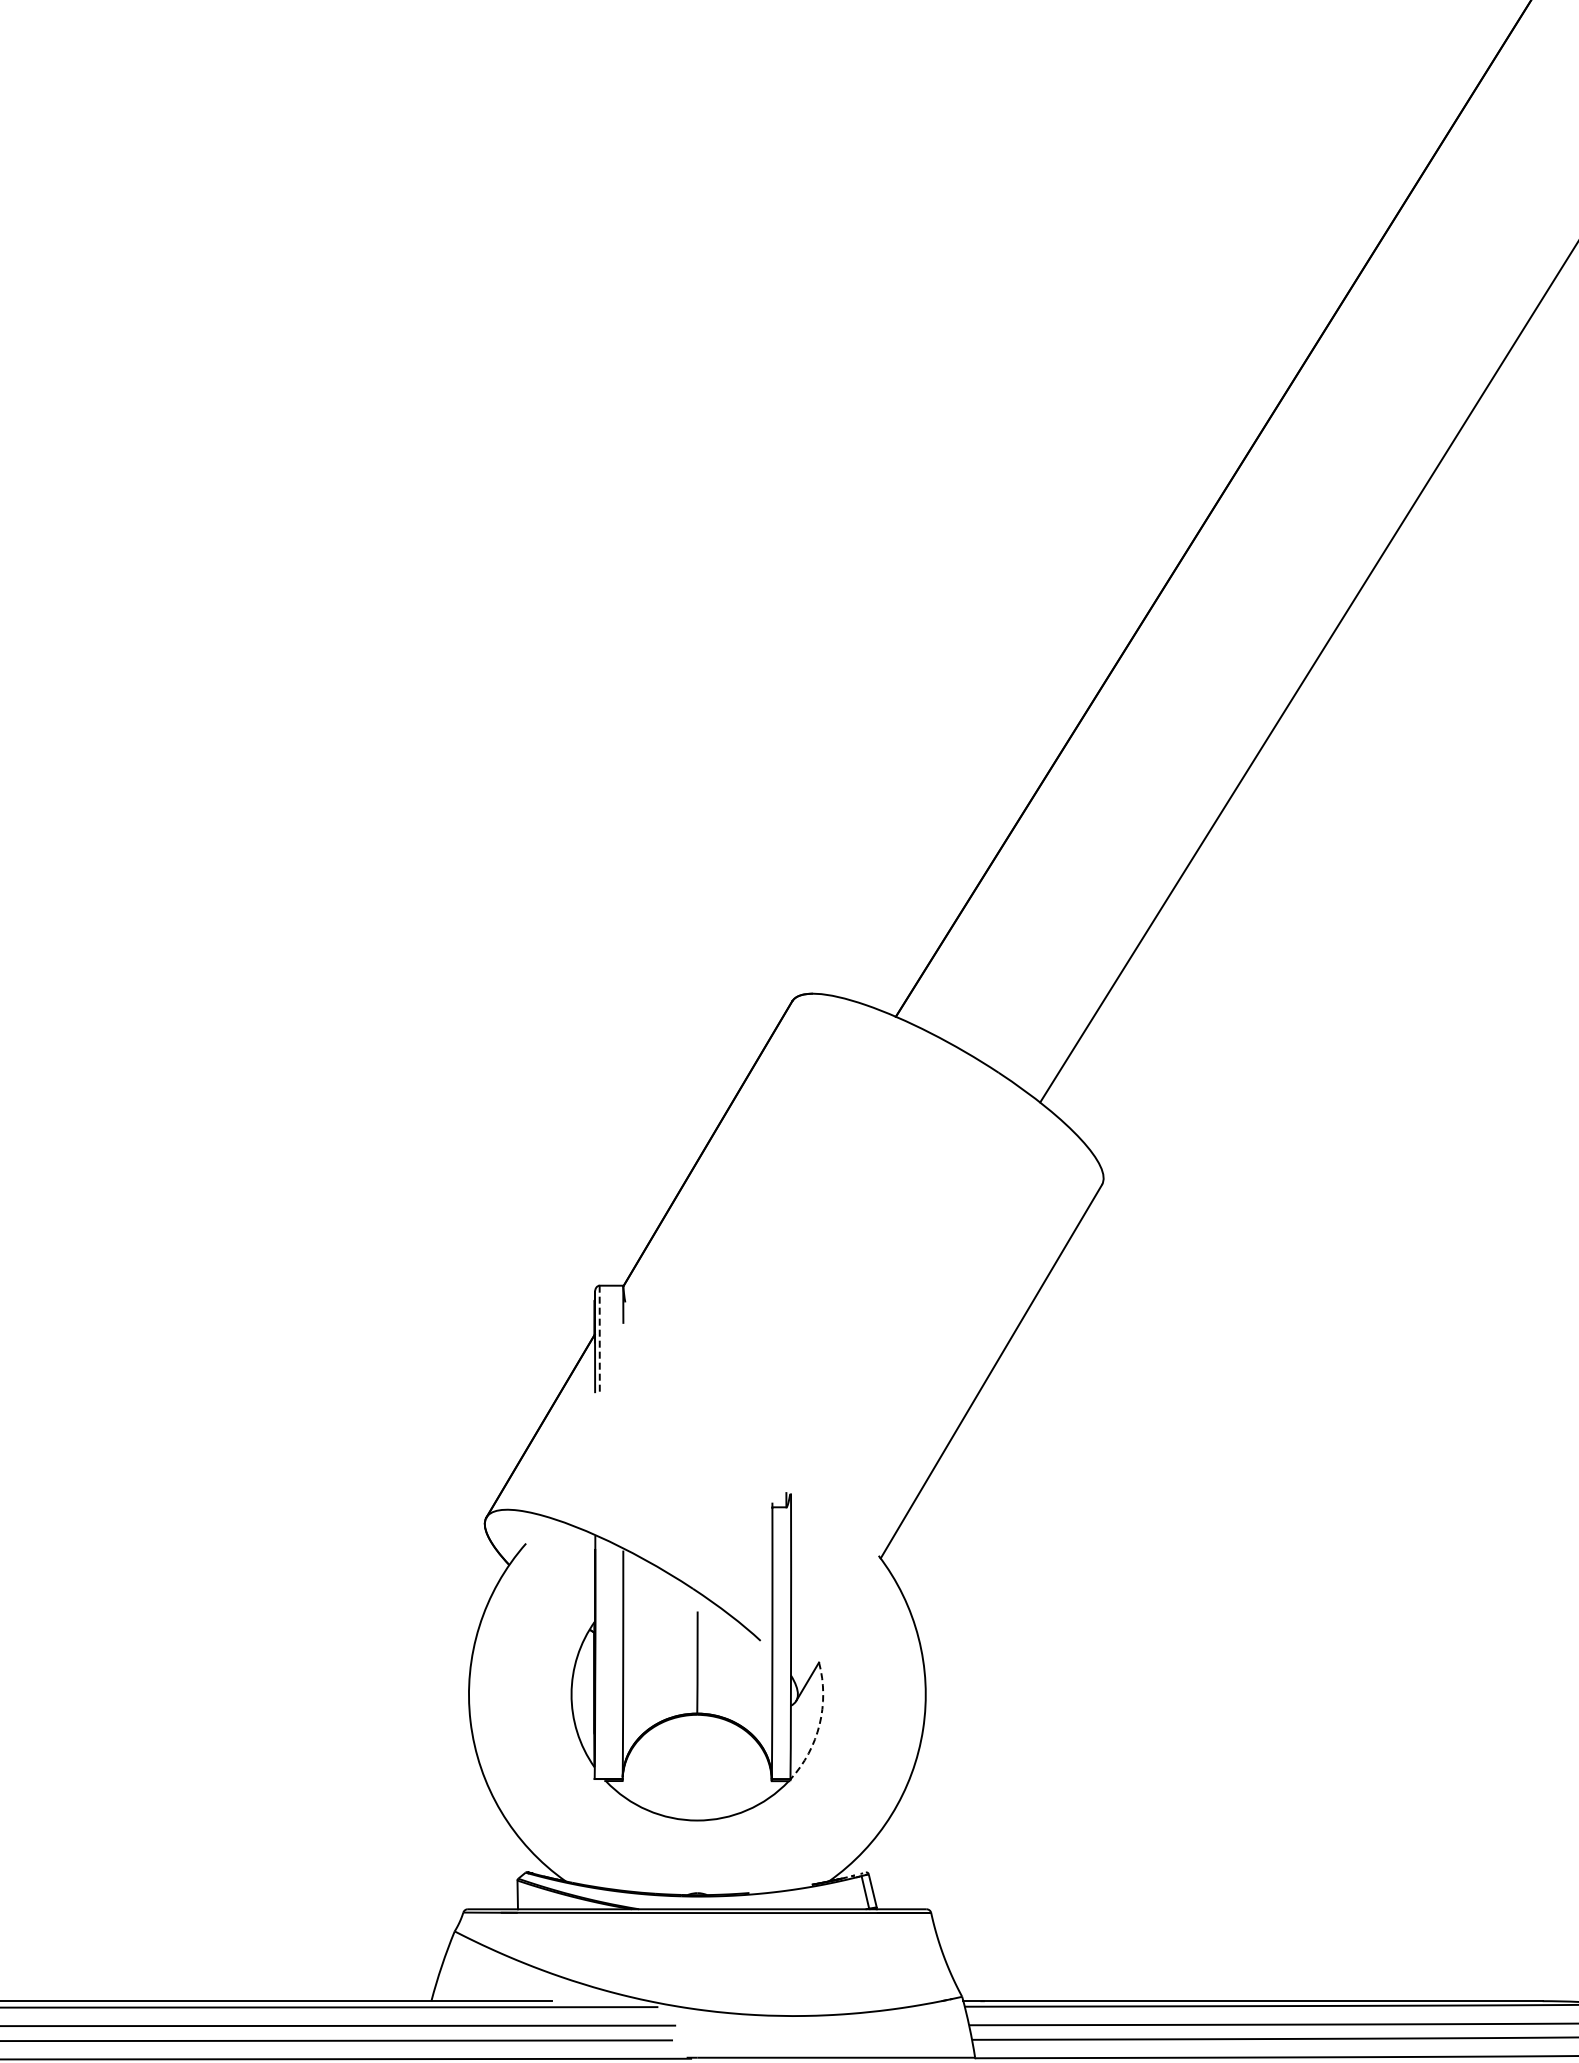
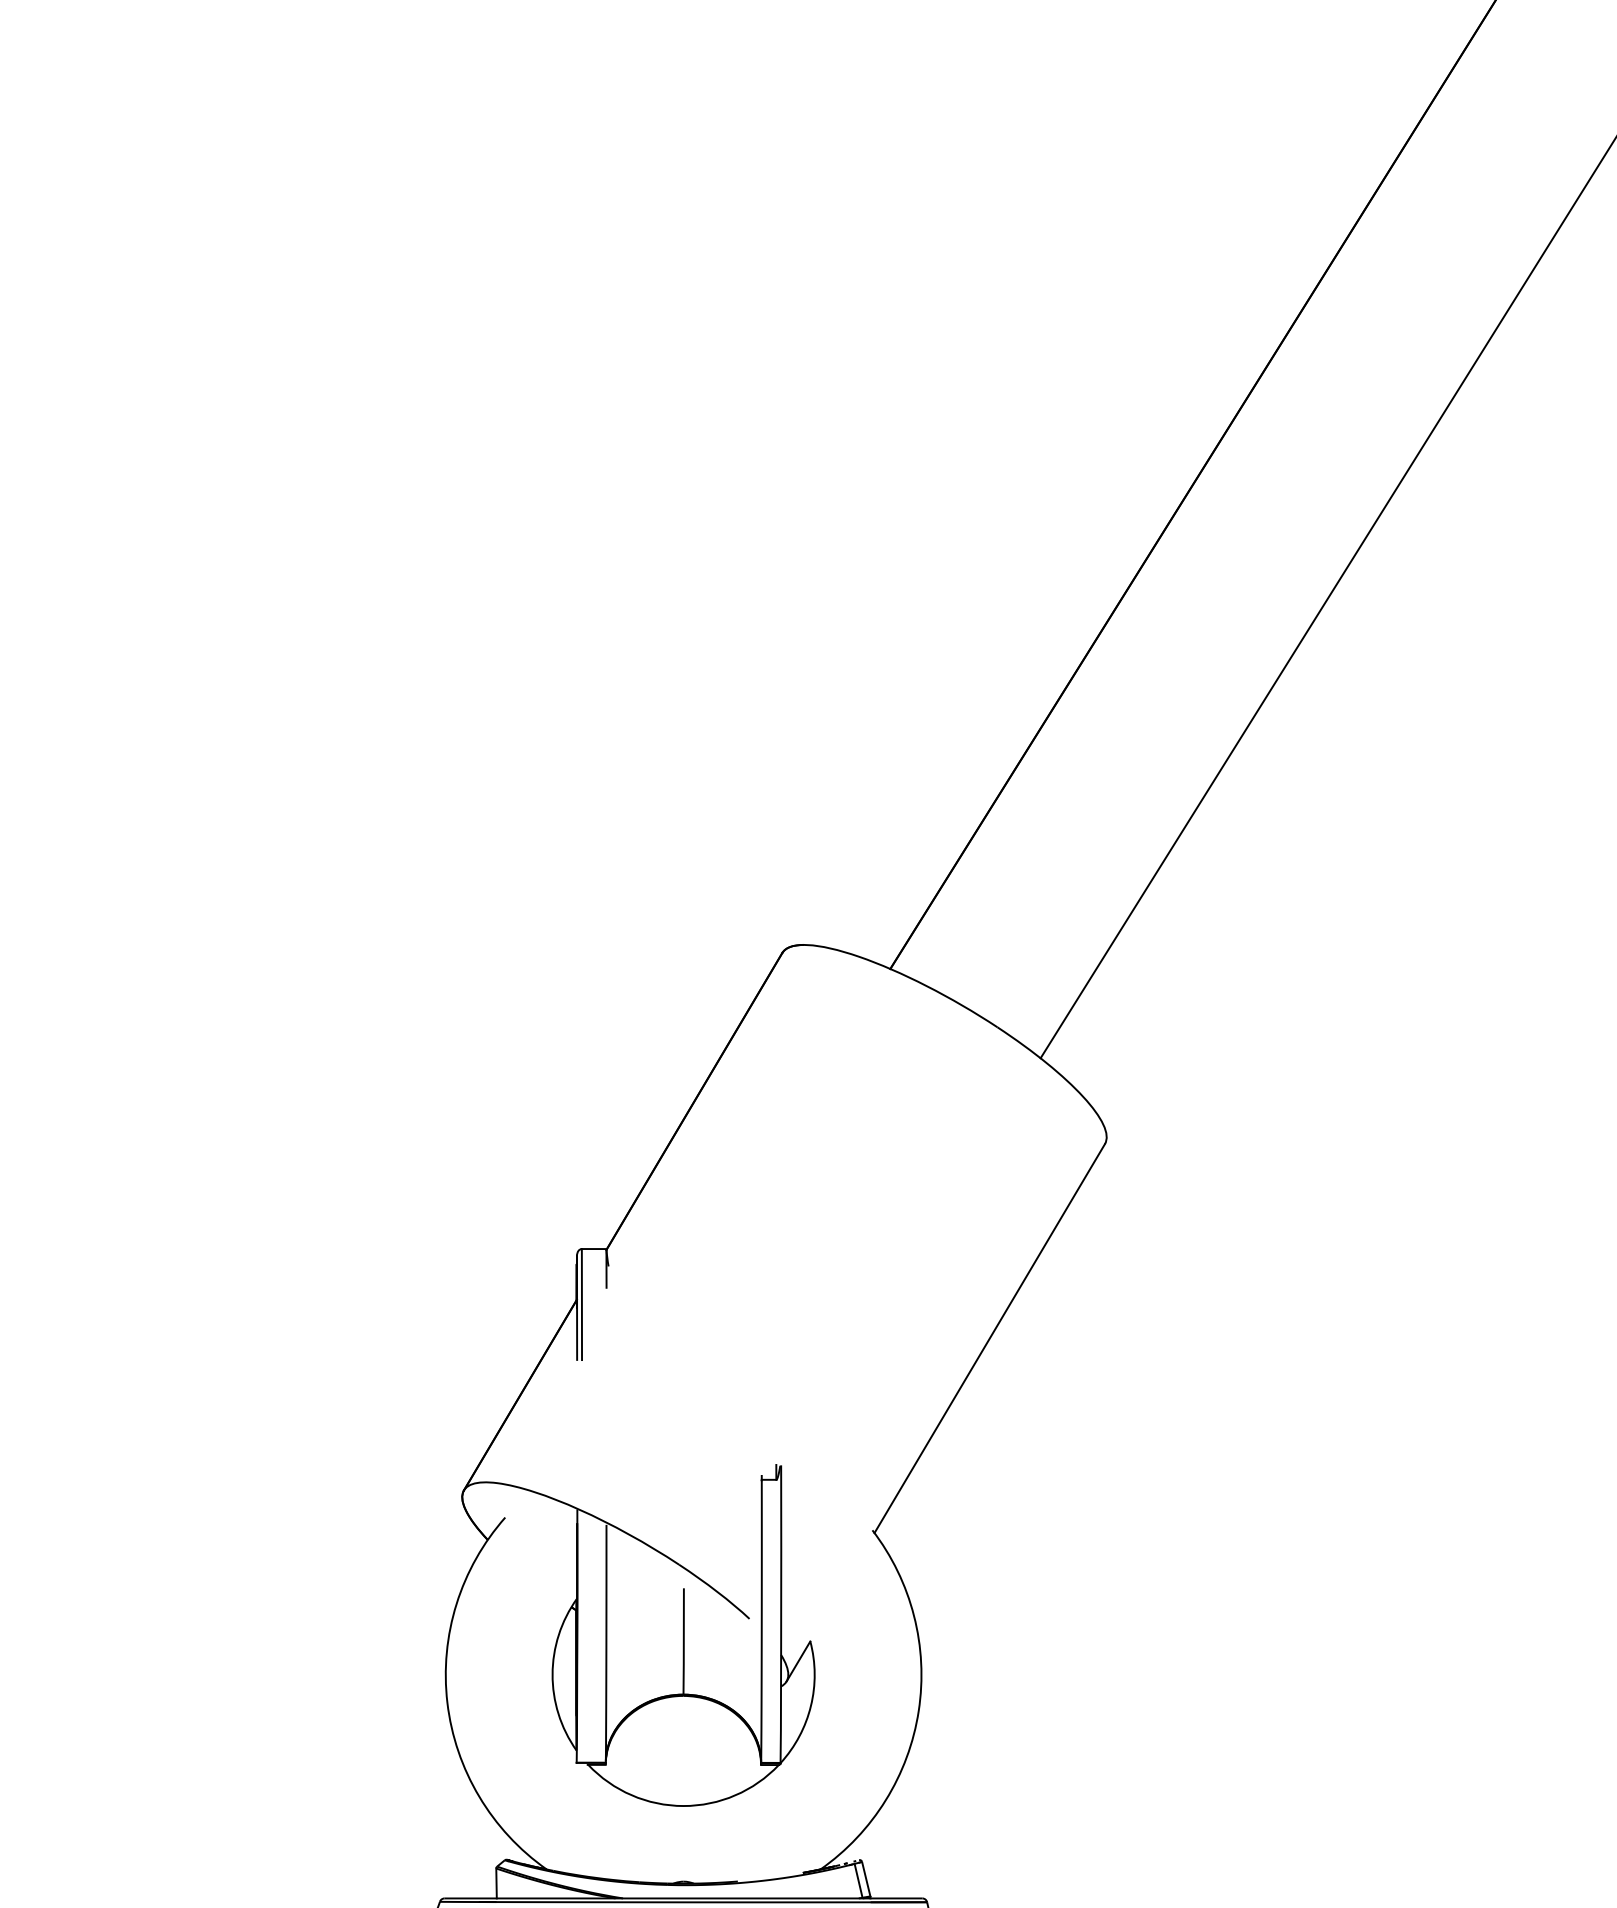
line: (599, 1339) -> (581, 1305), dashed -> solid
arc: (819, 1724) -> (810, 1705), dashed -> solid

